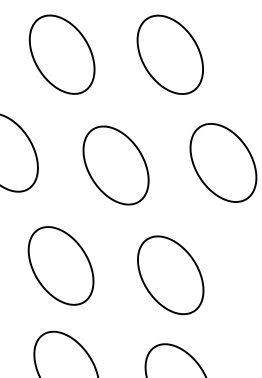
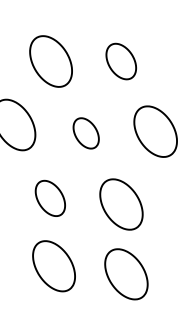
part: (170, 54) -> (121, 61), size x0.7
part: (116, 165) -> (86, 133), size x0.6
part: (61, 266) -> (50, 198), size x0.7

